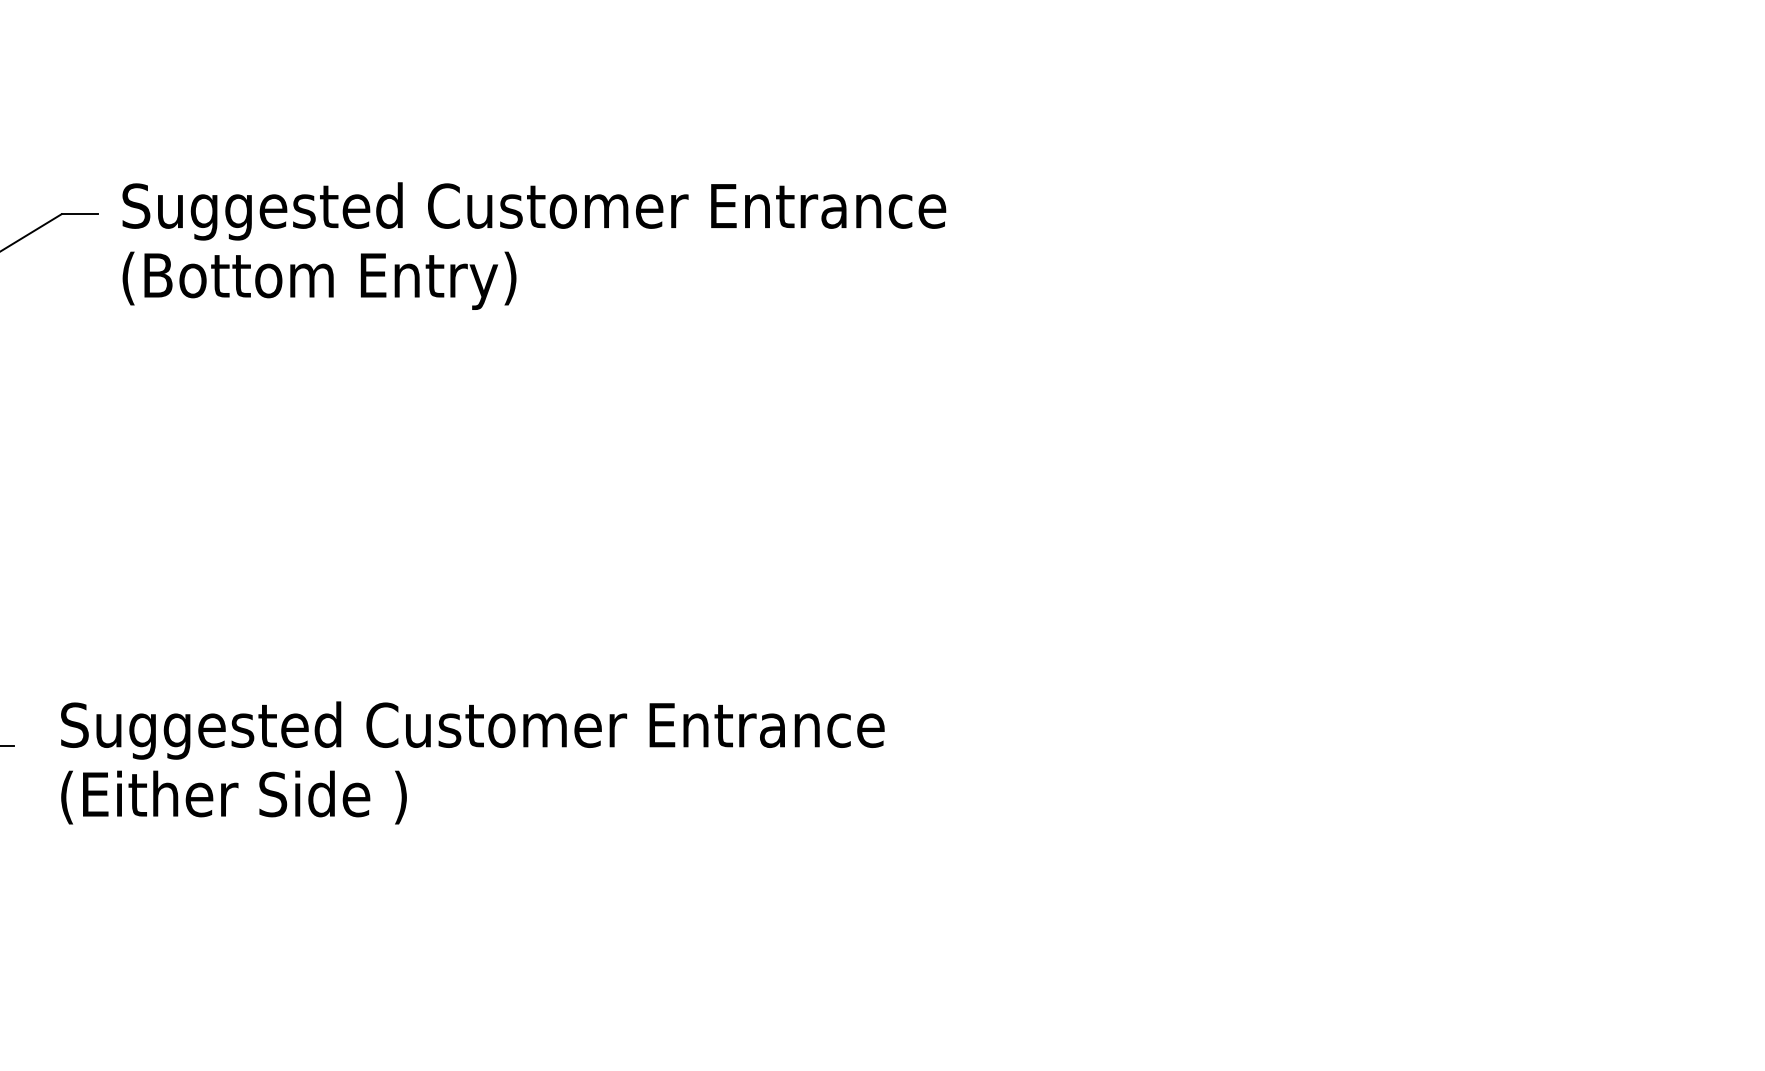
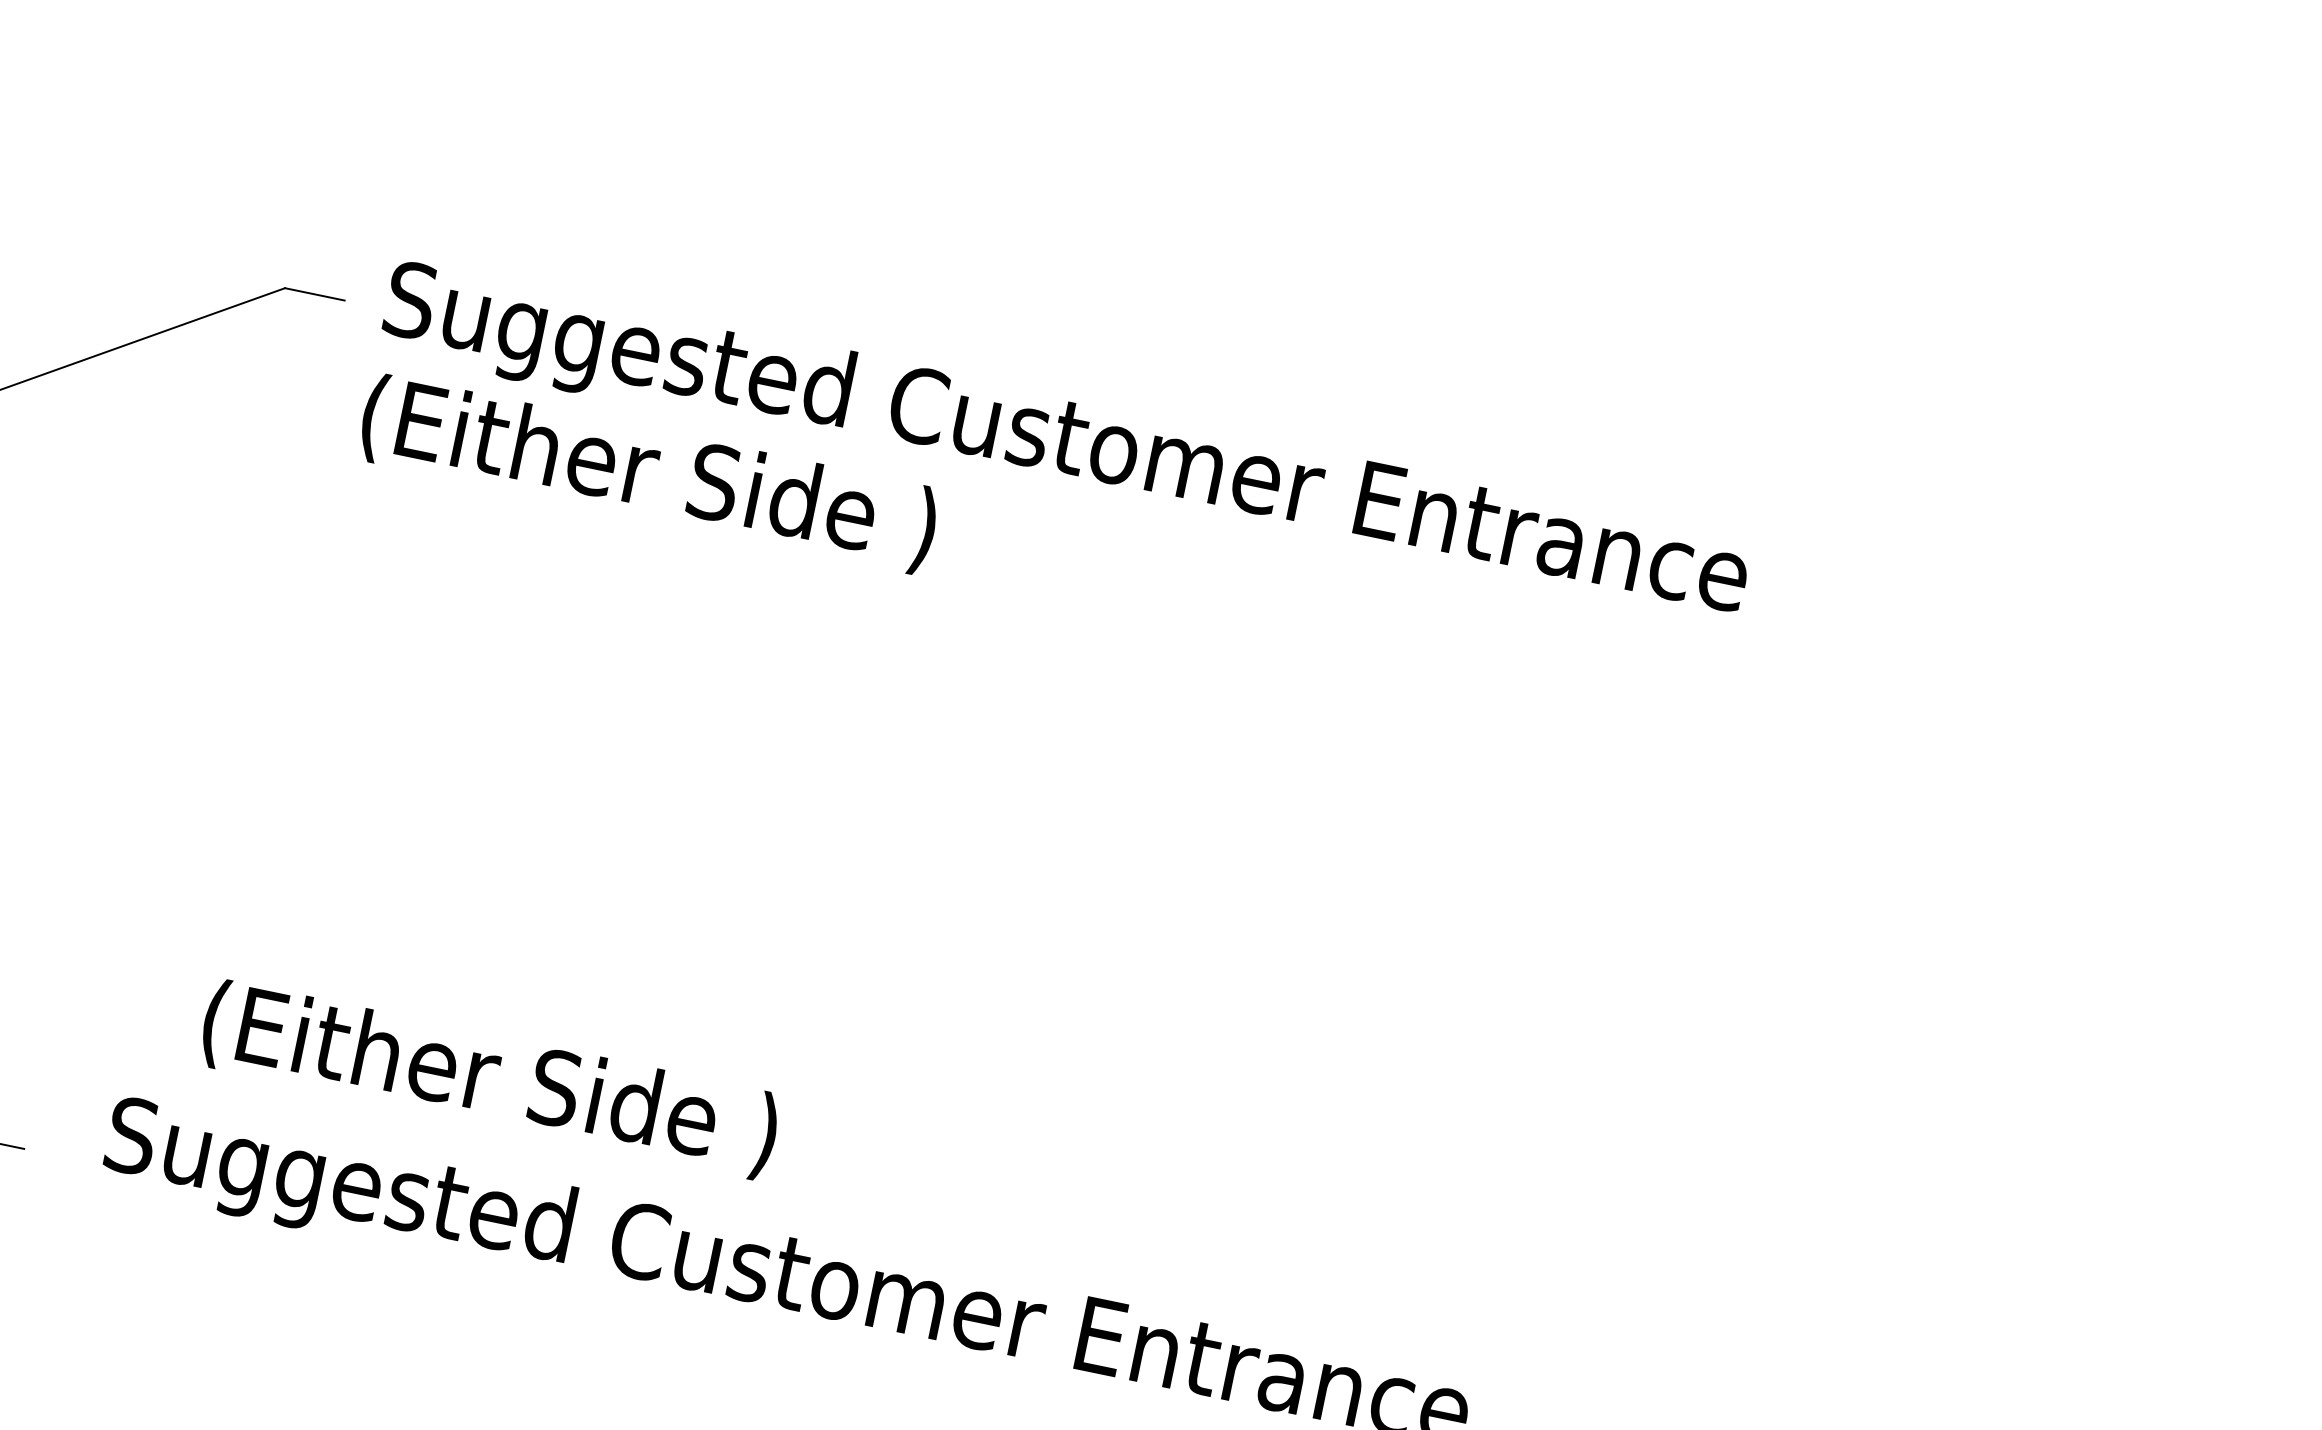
text: (333, 280) -> (710, 490), (Bottom Entry) -> (Either Side )
text: (233, 797) -> (489, 1079), moved

